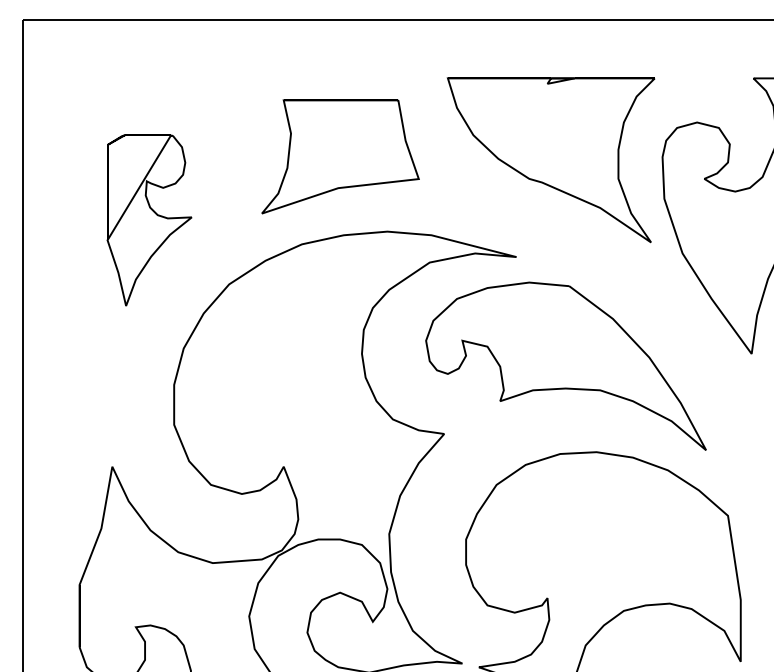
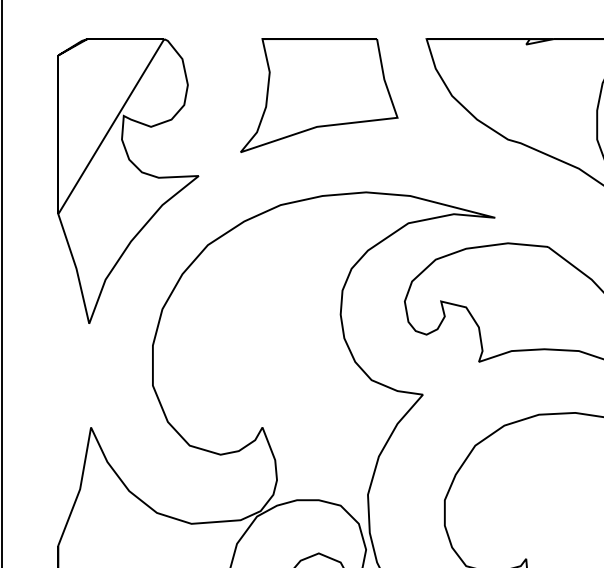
part: (340, 156) -> (319, 95), moved
part: (149, 220) -> (128, 181), size x1.67

